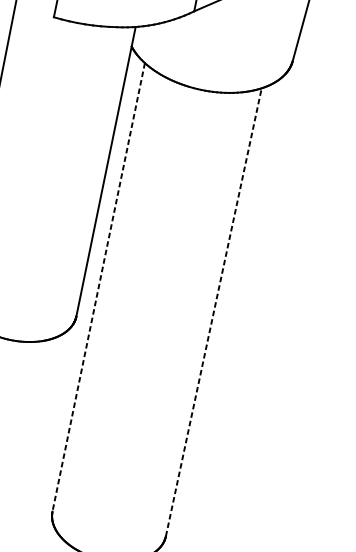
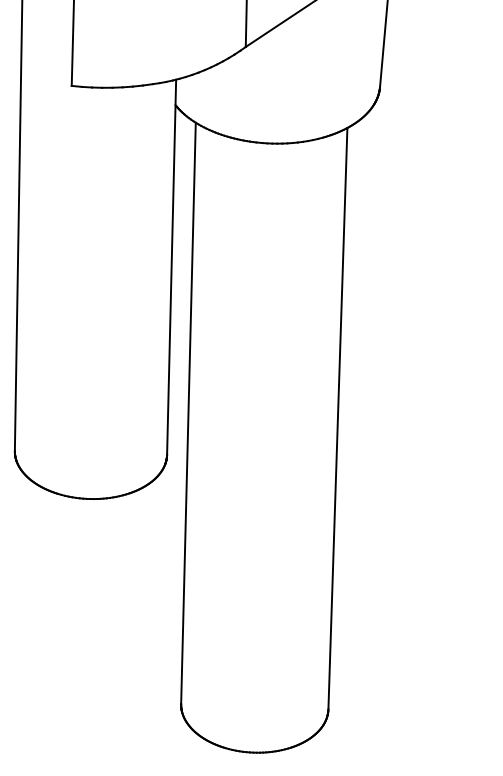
line: (98, 287) -> (188, 413), dashed -> solid
line: (213, 312) -> (337, 418), dashed -> solid

